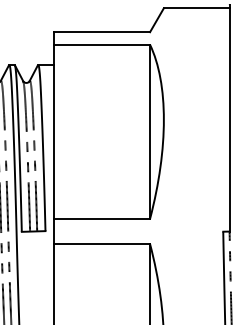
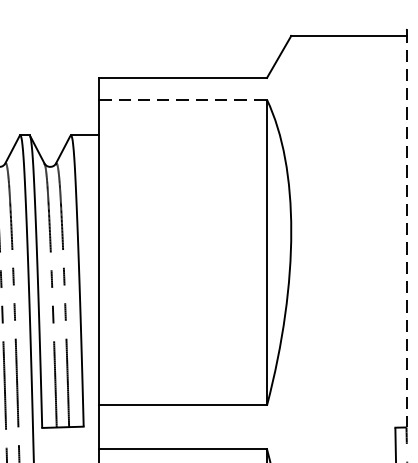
line: (102, 44) -> (183, 99), solid -> dashed
line: (229, 118) -> (406, 229), solid -> dashed

